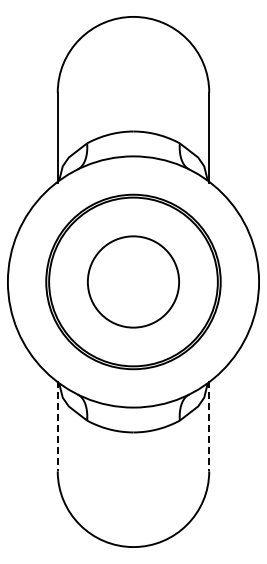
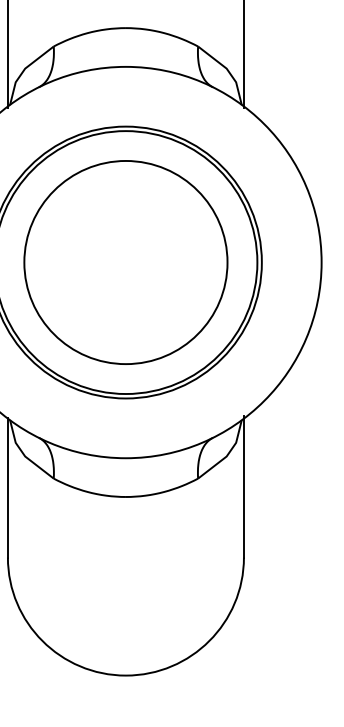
circle: (133, 281) -> (125, 261), size x1.43
line: (57, 426) -> (7, 487), dashed -> solid
line: (209, 426) -> (244, 487), dashed -> solid

